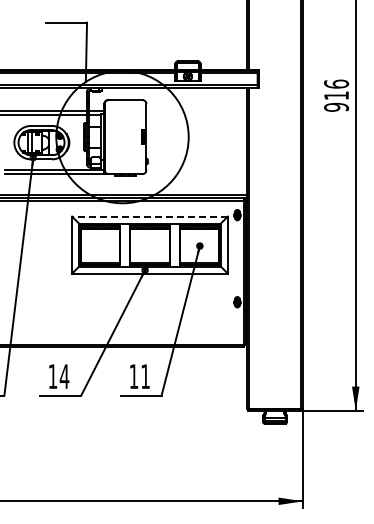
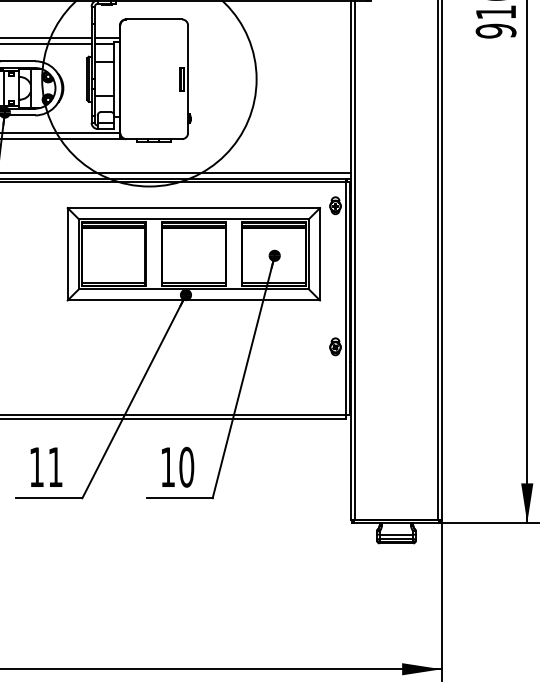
line: (149, 216) -> (193, 207), dashed -> solid
text: (64, 376) -> (55, 467), 14 -> 11
text: (145, 376) -> (186, 467), 11 -> 10

